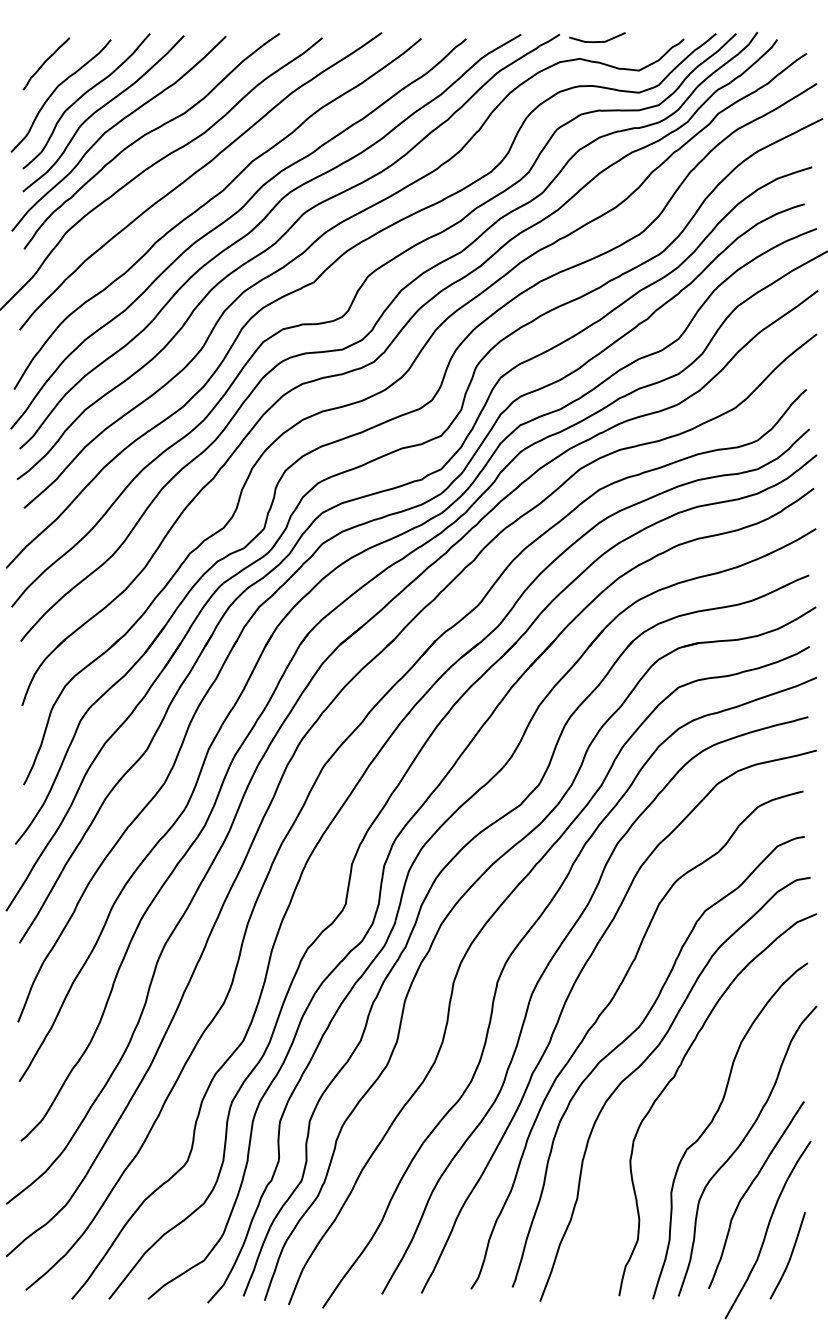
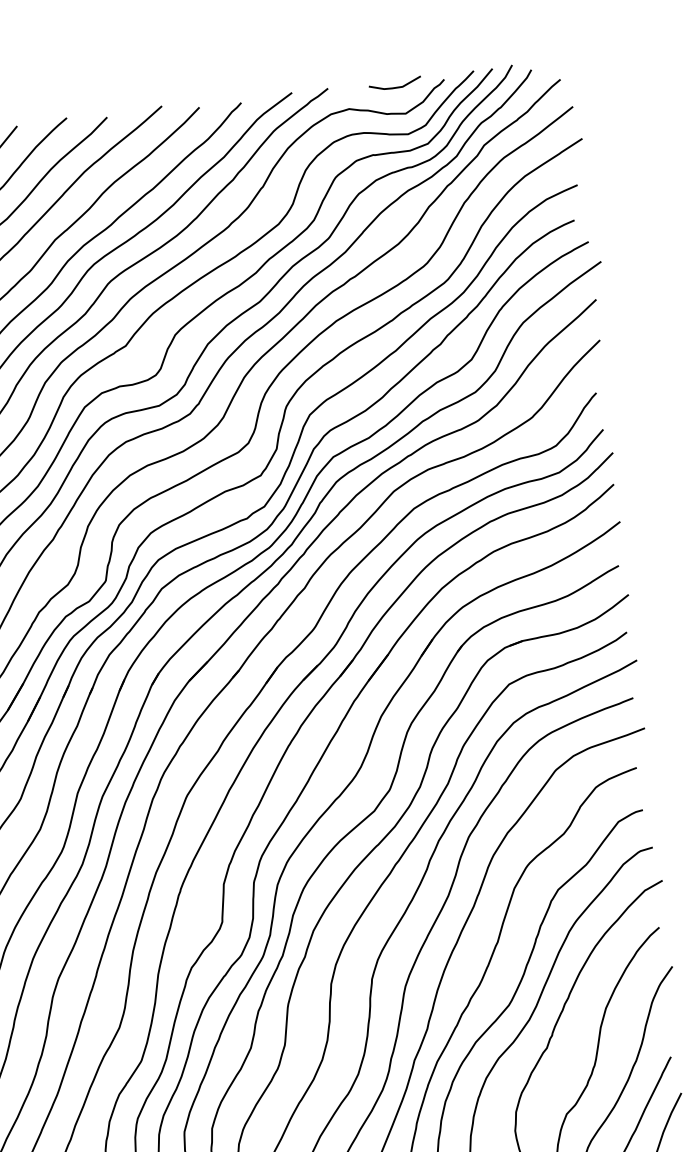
line: (597, 41) -> (395, 87), moved

